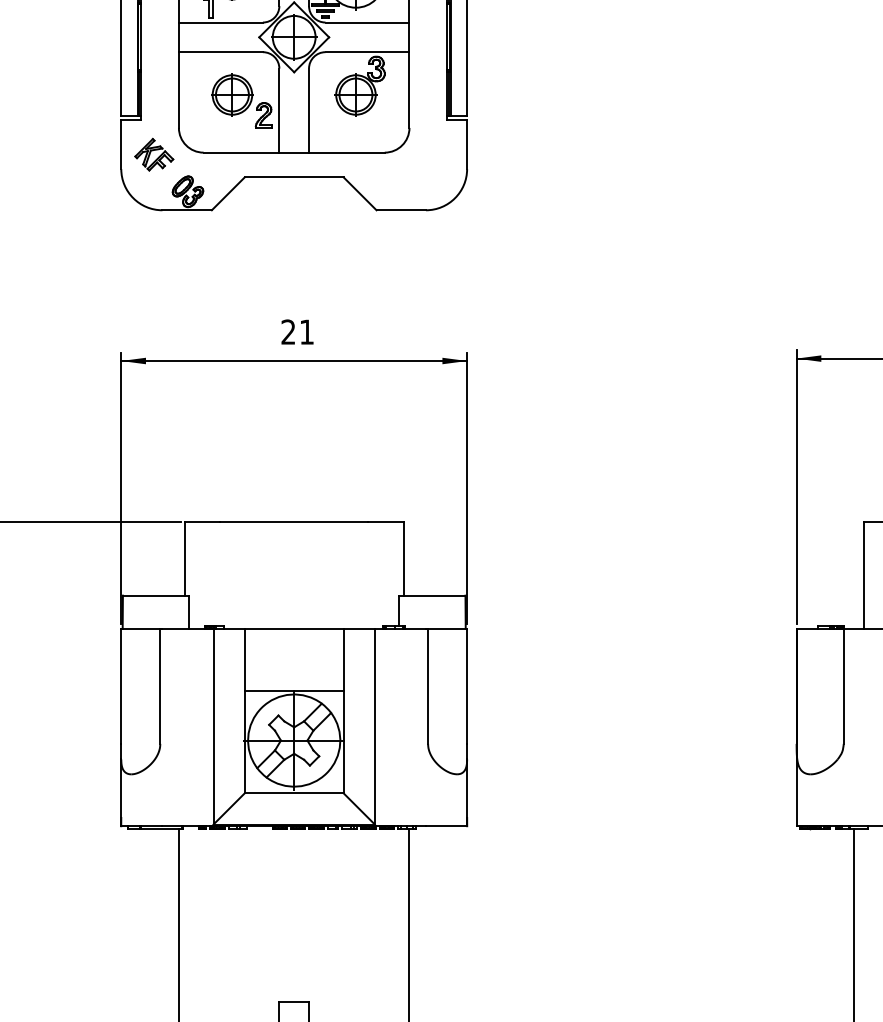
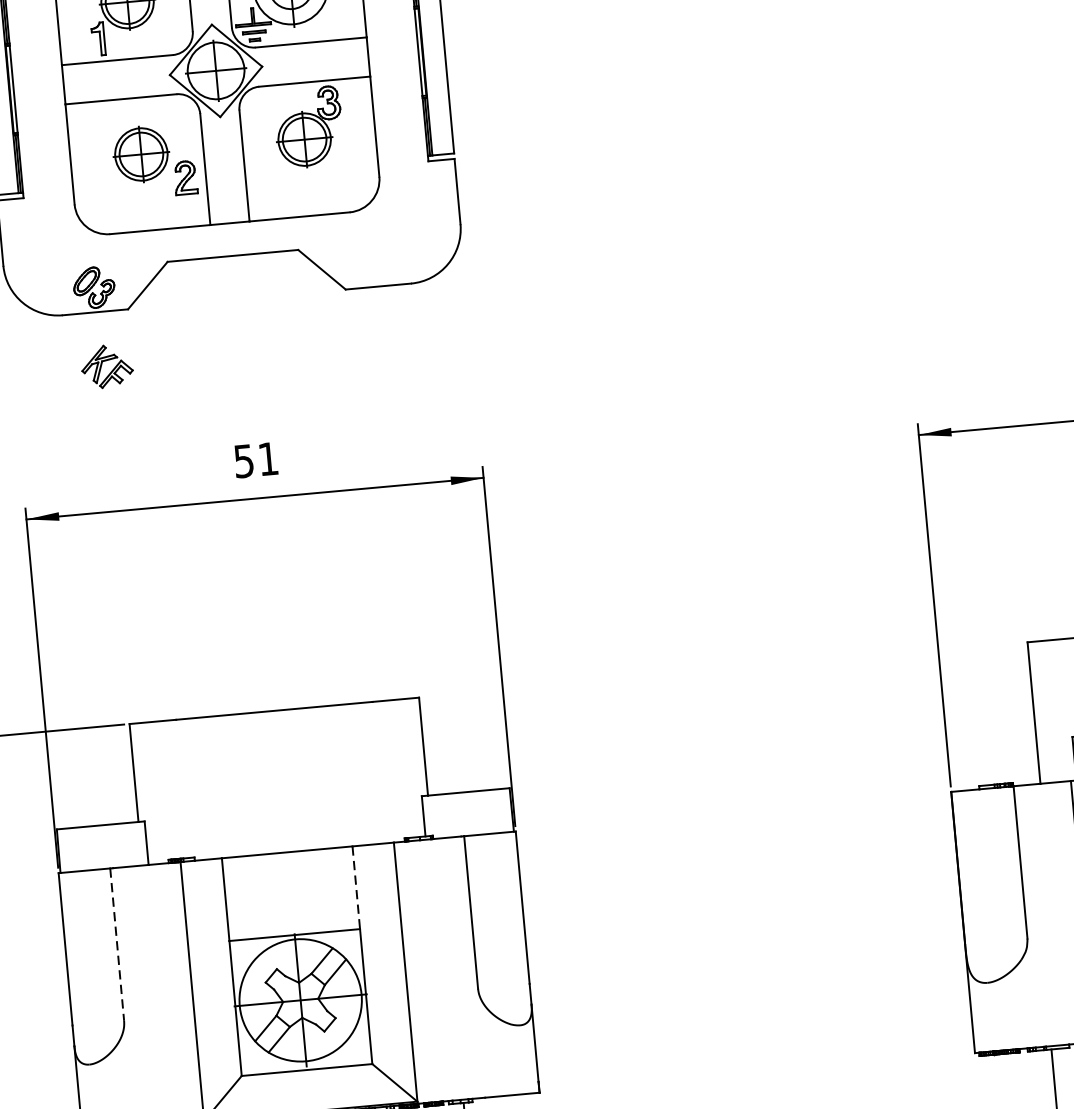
part: (154, 154) -> (107, 366), moved
text: (288, 331) -> (243, 460), 21 -> 51
line: (343, 660) -> (356, 888), solid -> dashed
line: (160, 686) -> (117, 944), solid -> dashed

